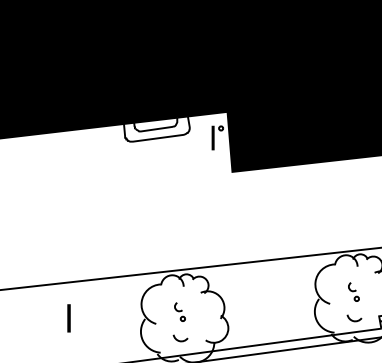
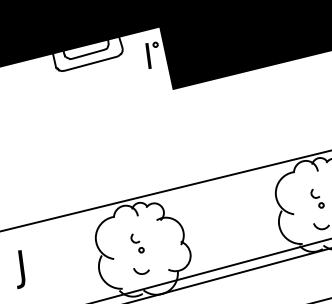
text: (66, 336) -> (21, 284), I -> J

